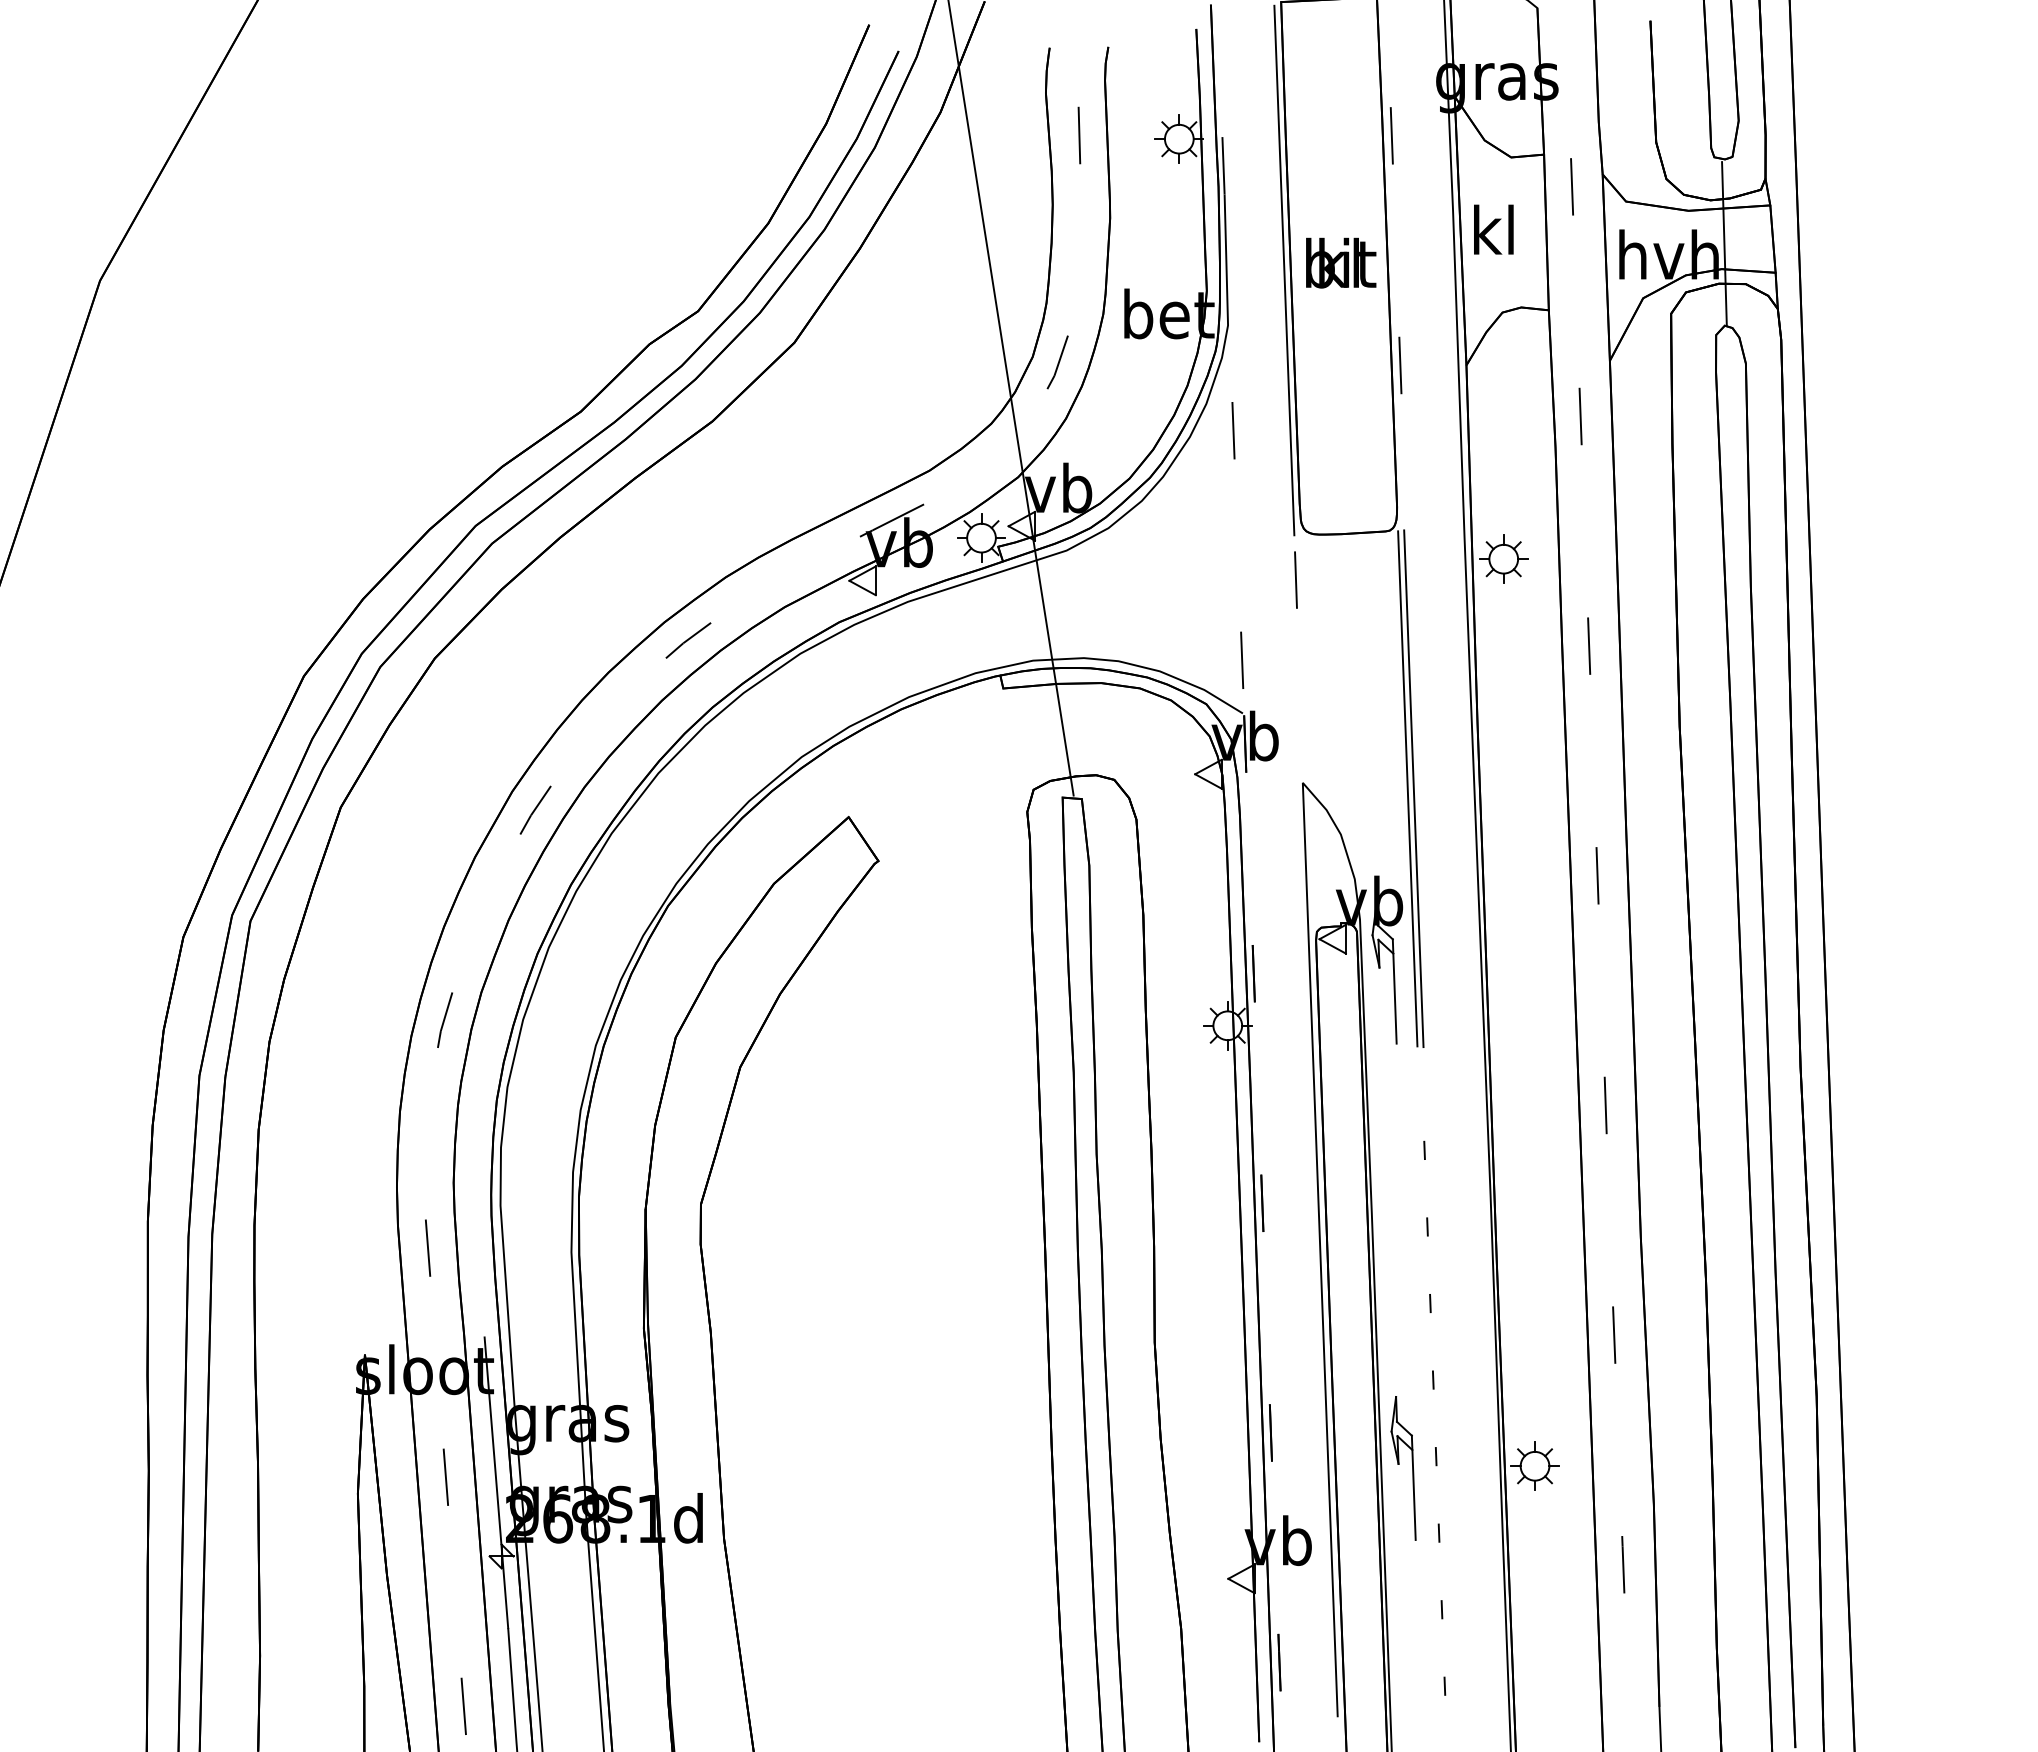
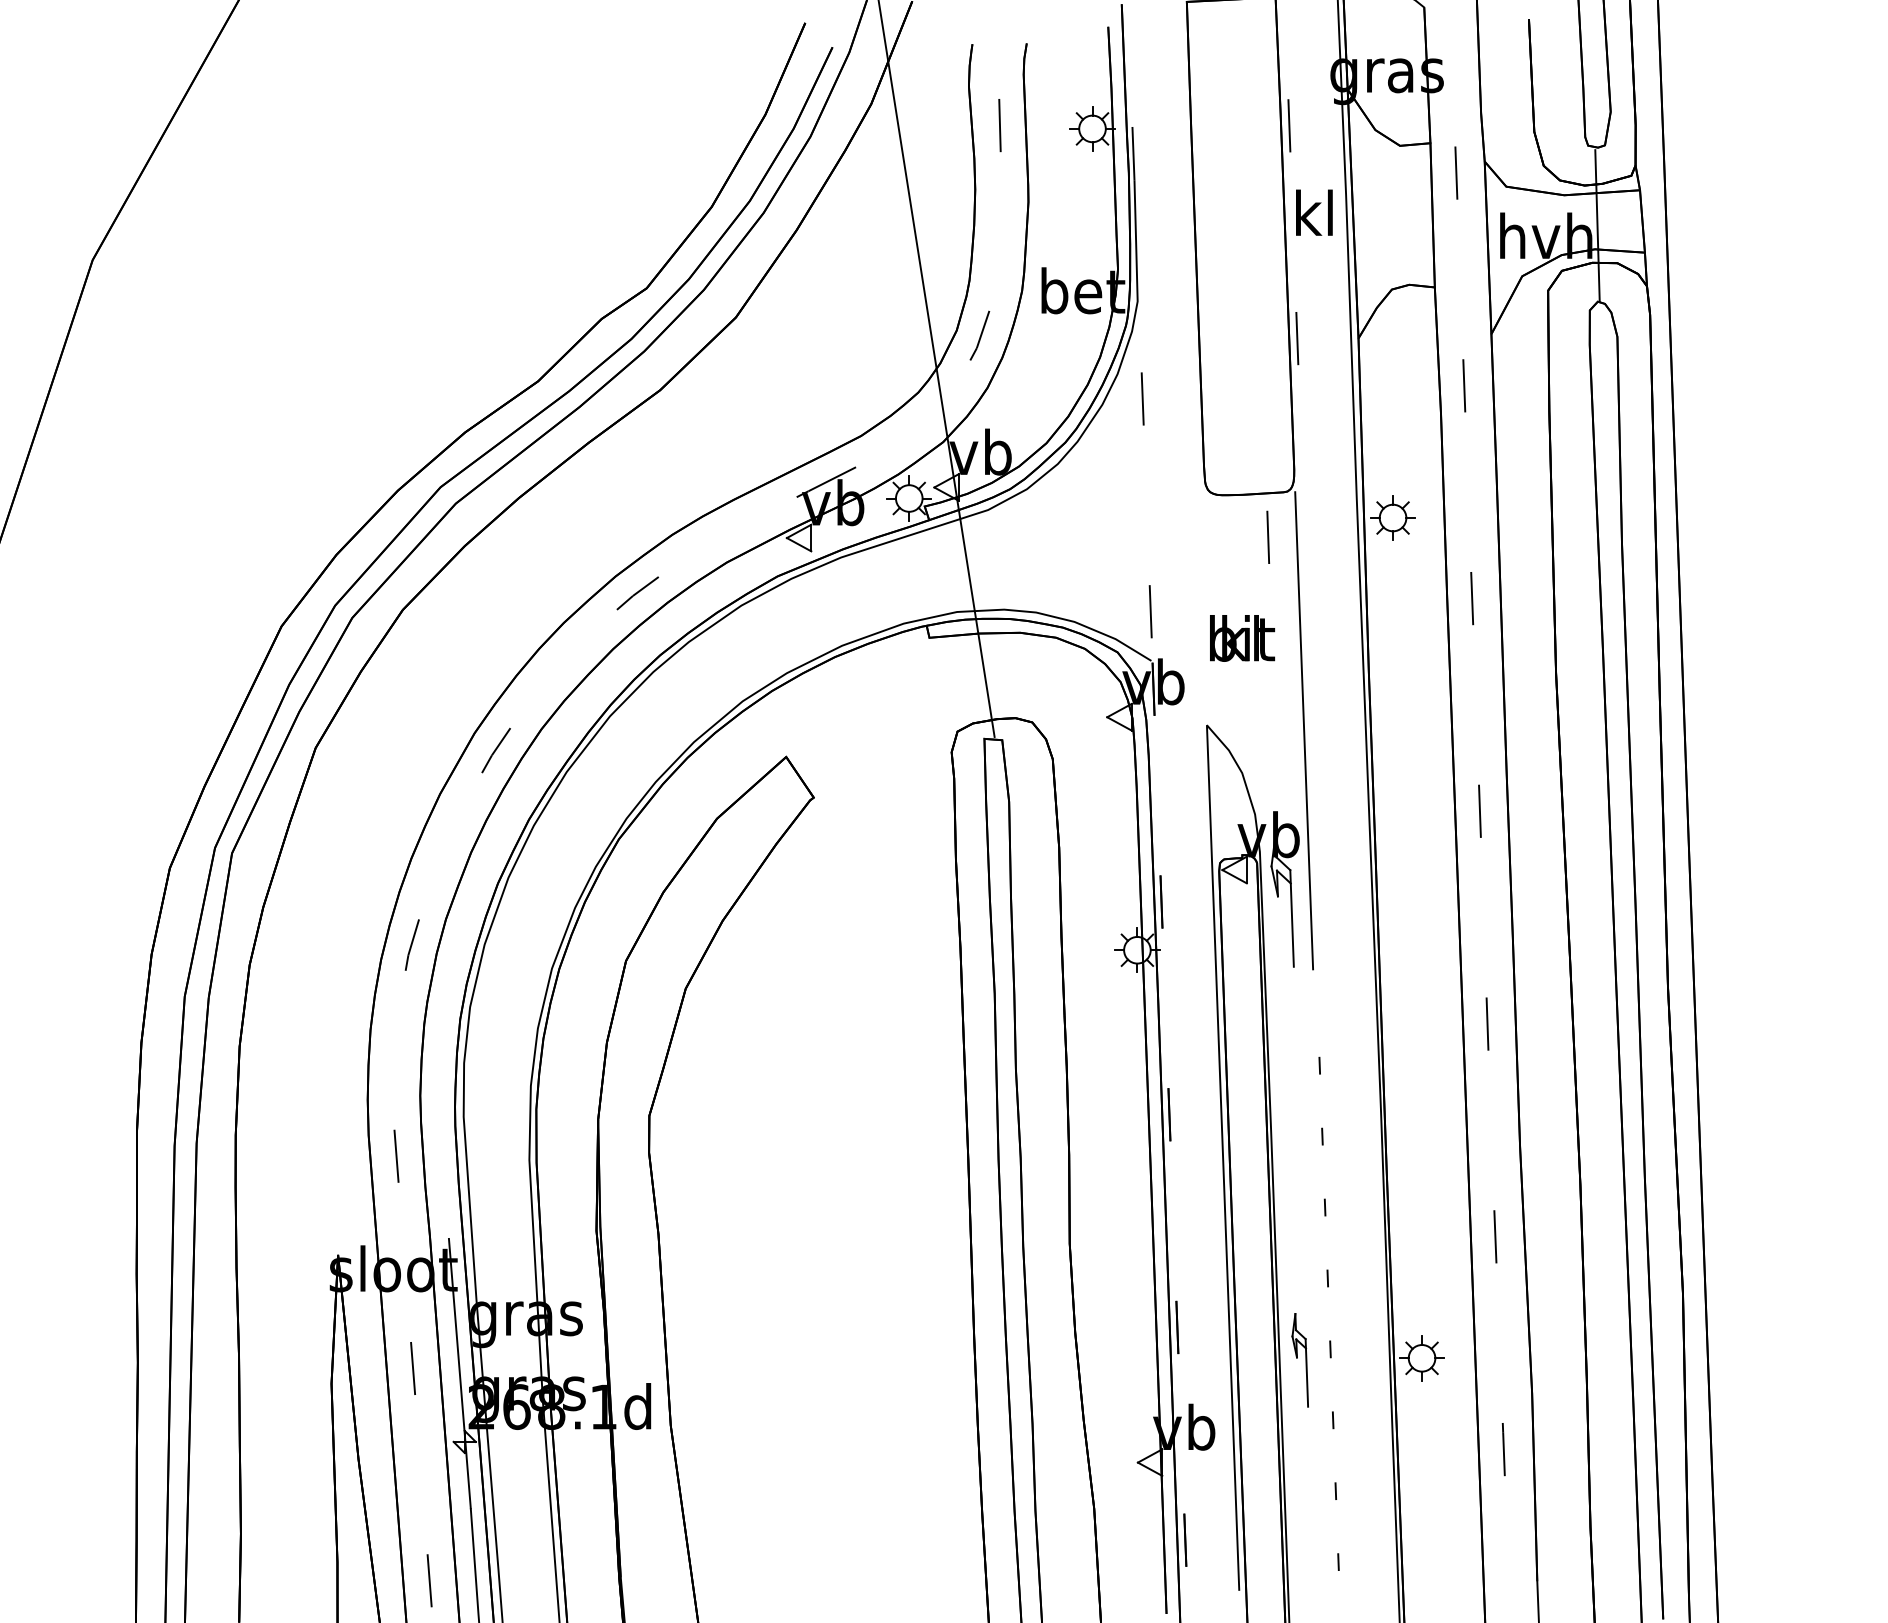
text: (1493, 229) -> (1314, 212), moved
text: (1341, 262) -> (1242, 637), moved
line: (1284, 270) -> (1189, 250), removed
line: (1295, 579) -> (1267, 536), moved
line: (1413, 788) -> (1309, 730), removed
part: (1403, 1468) -> (1300, 1360), size x0.7

